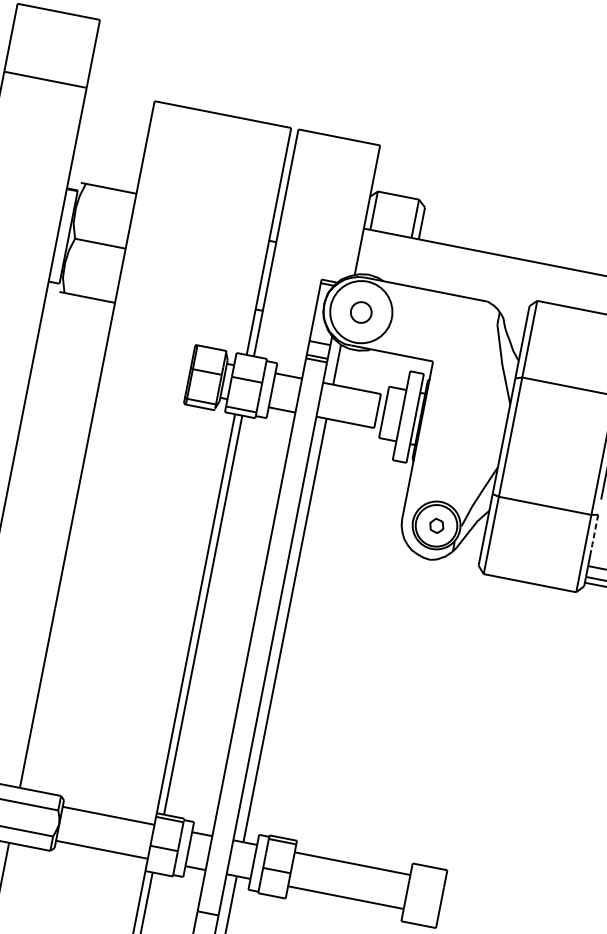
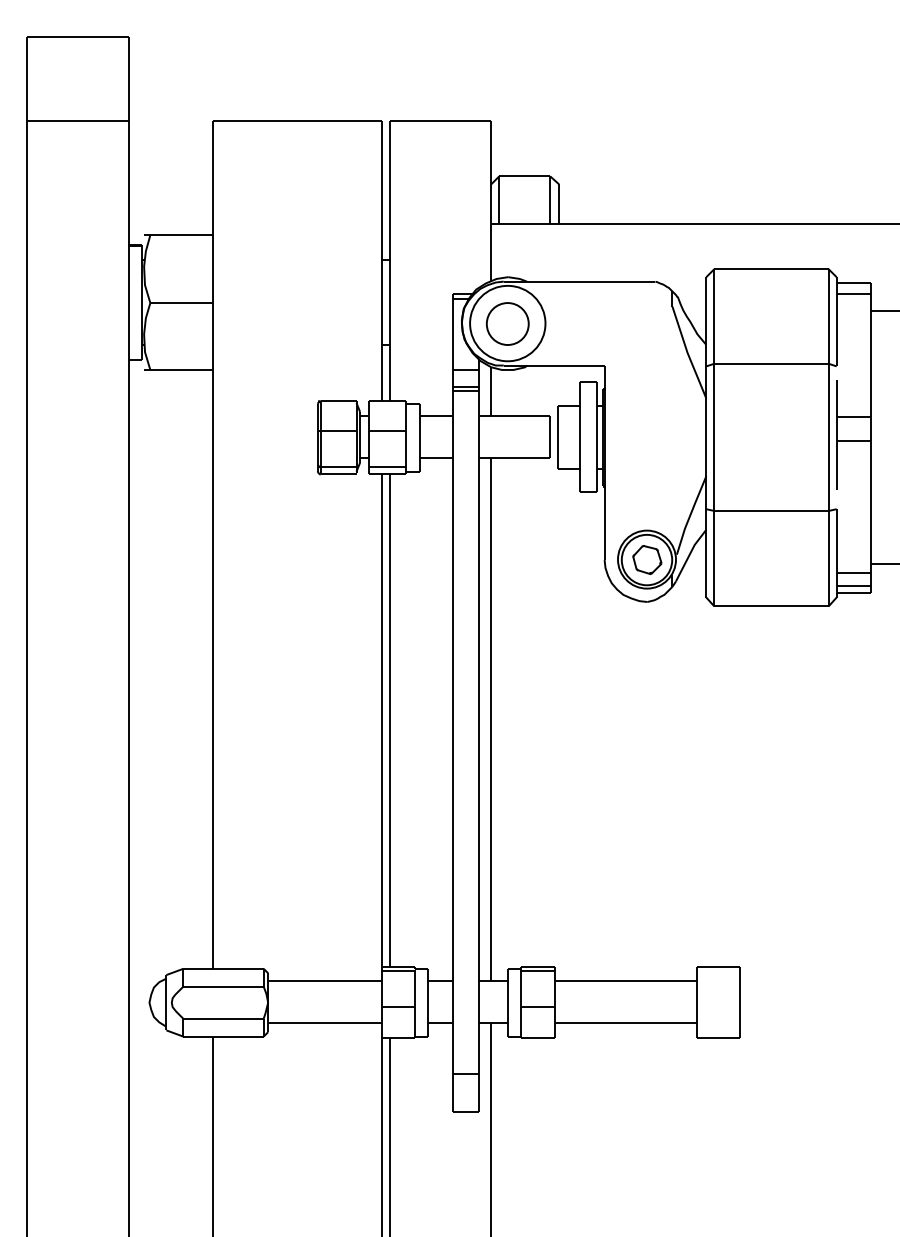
circle: (361, 312) -> (507, 323), size x1.67
part: (436, 526) -> (647, 560), size x1.67
line: (594, 532) -> (836, 531), dashed -> solid

